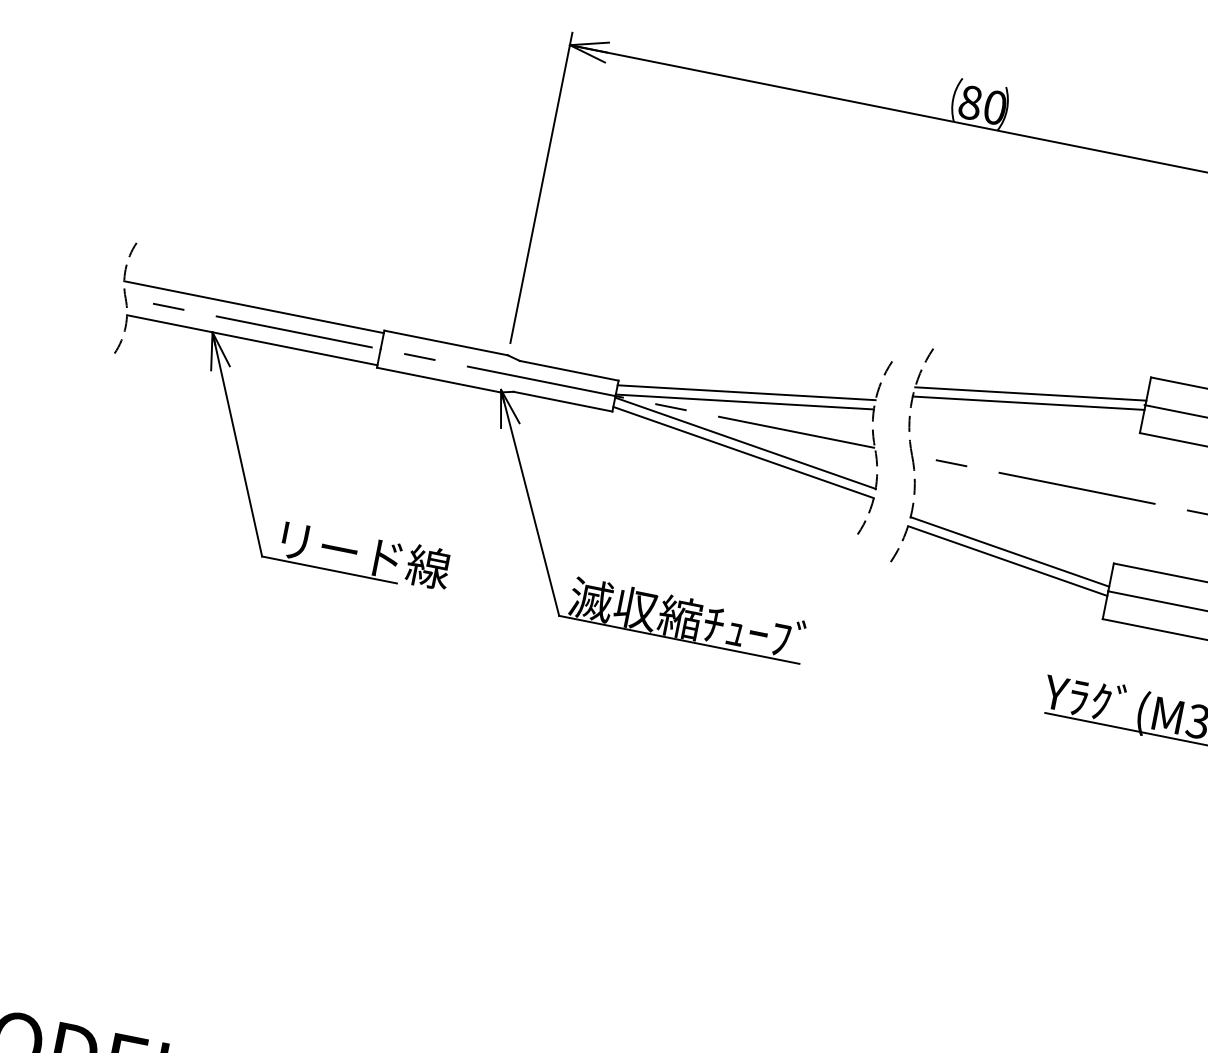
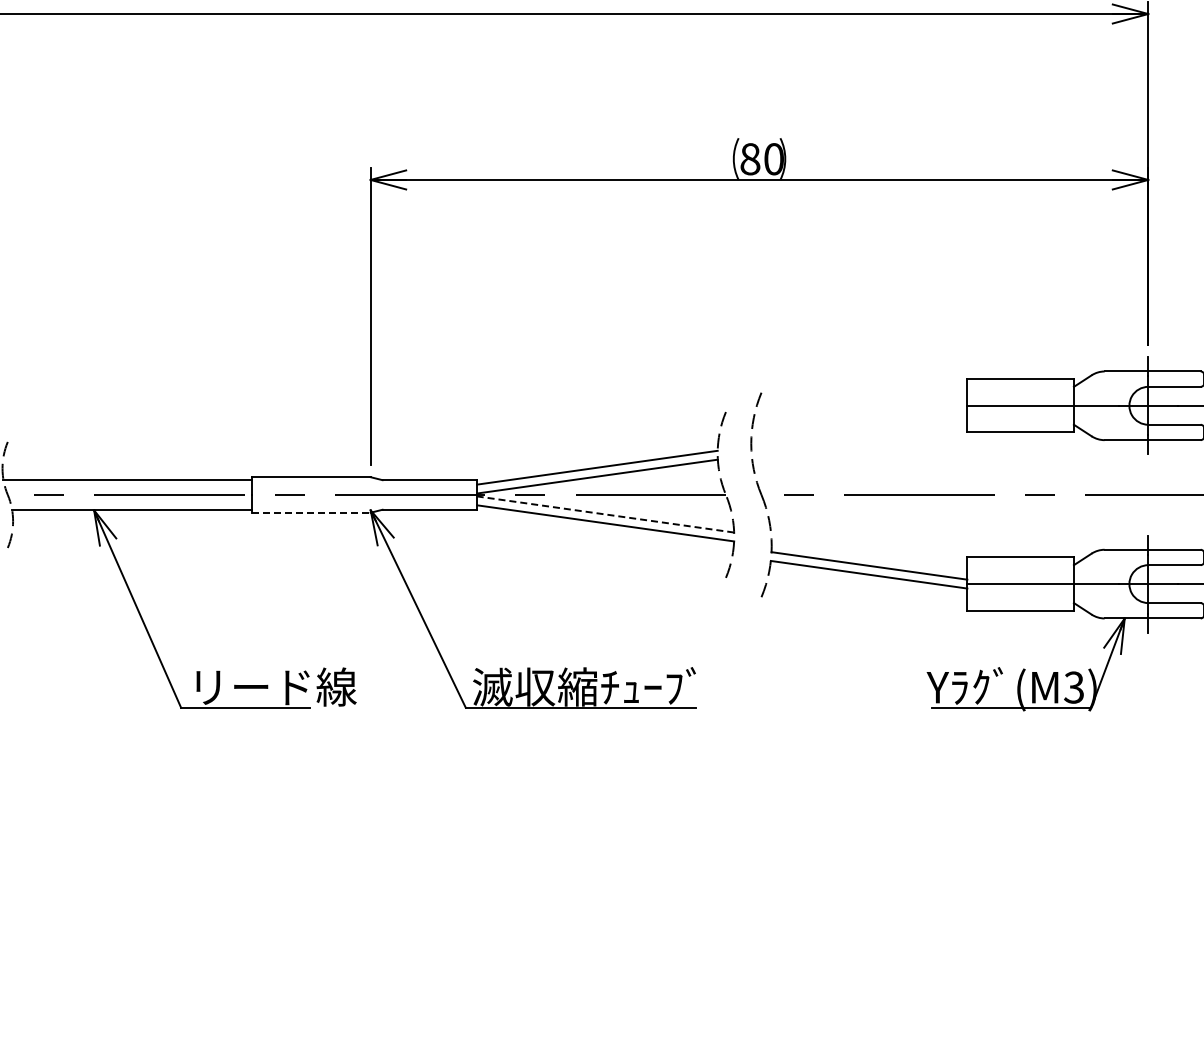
line: (438, 379) -> (311, 512), solid -> dashed
line: (1030, 393) -> (859, 416), removed
line: (1028, 403) -> (859, 425), removed
line: (745, 443) -> (605, 514), solid -> dashed

